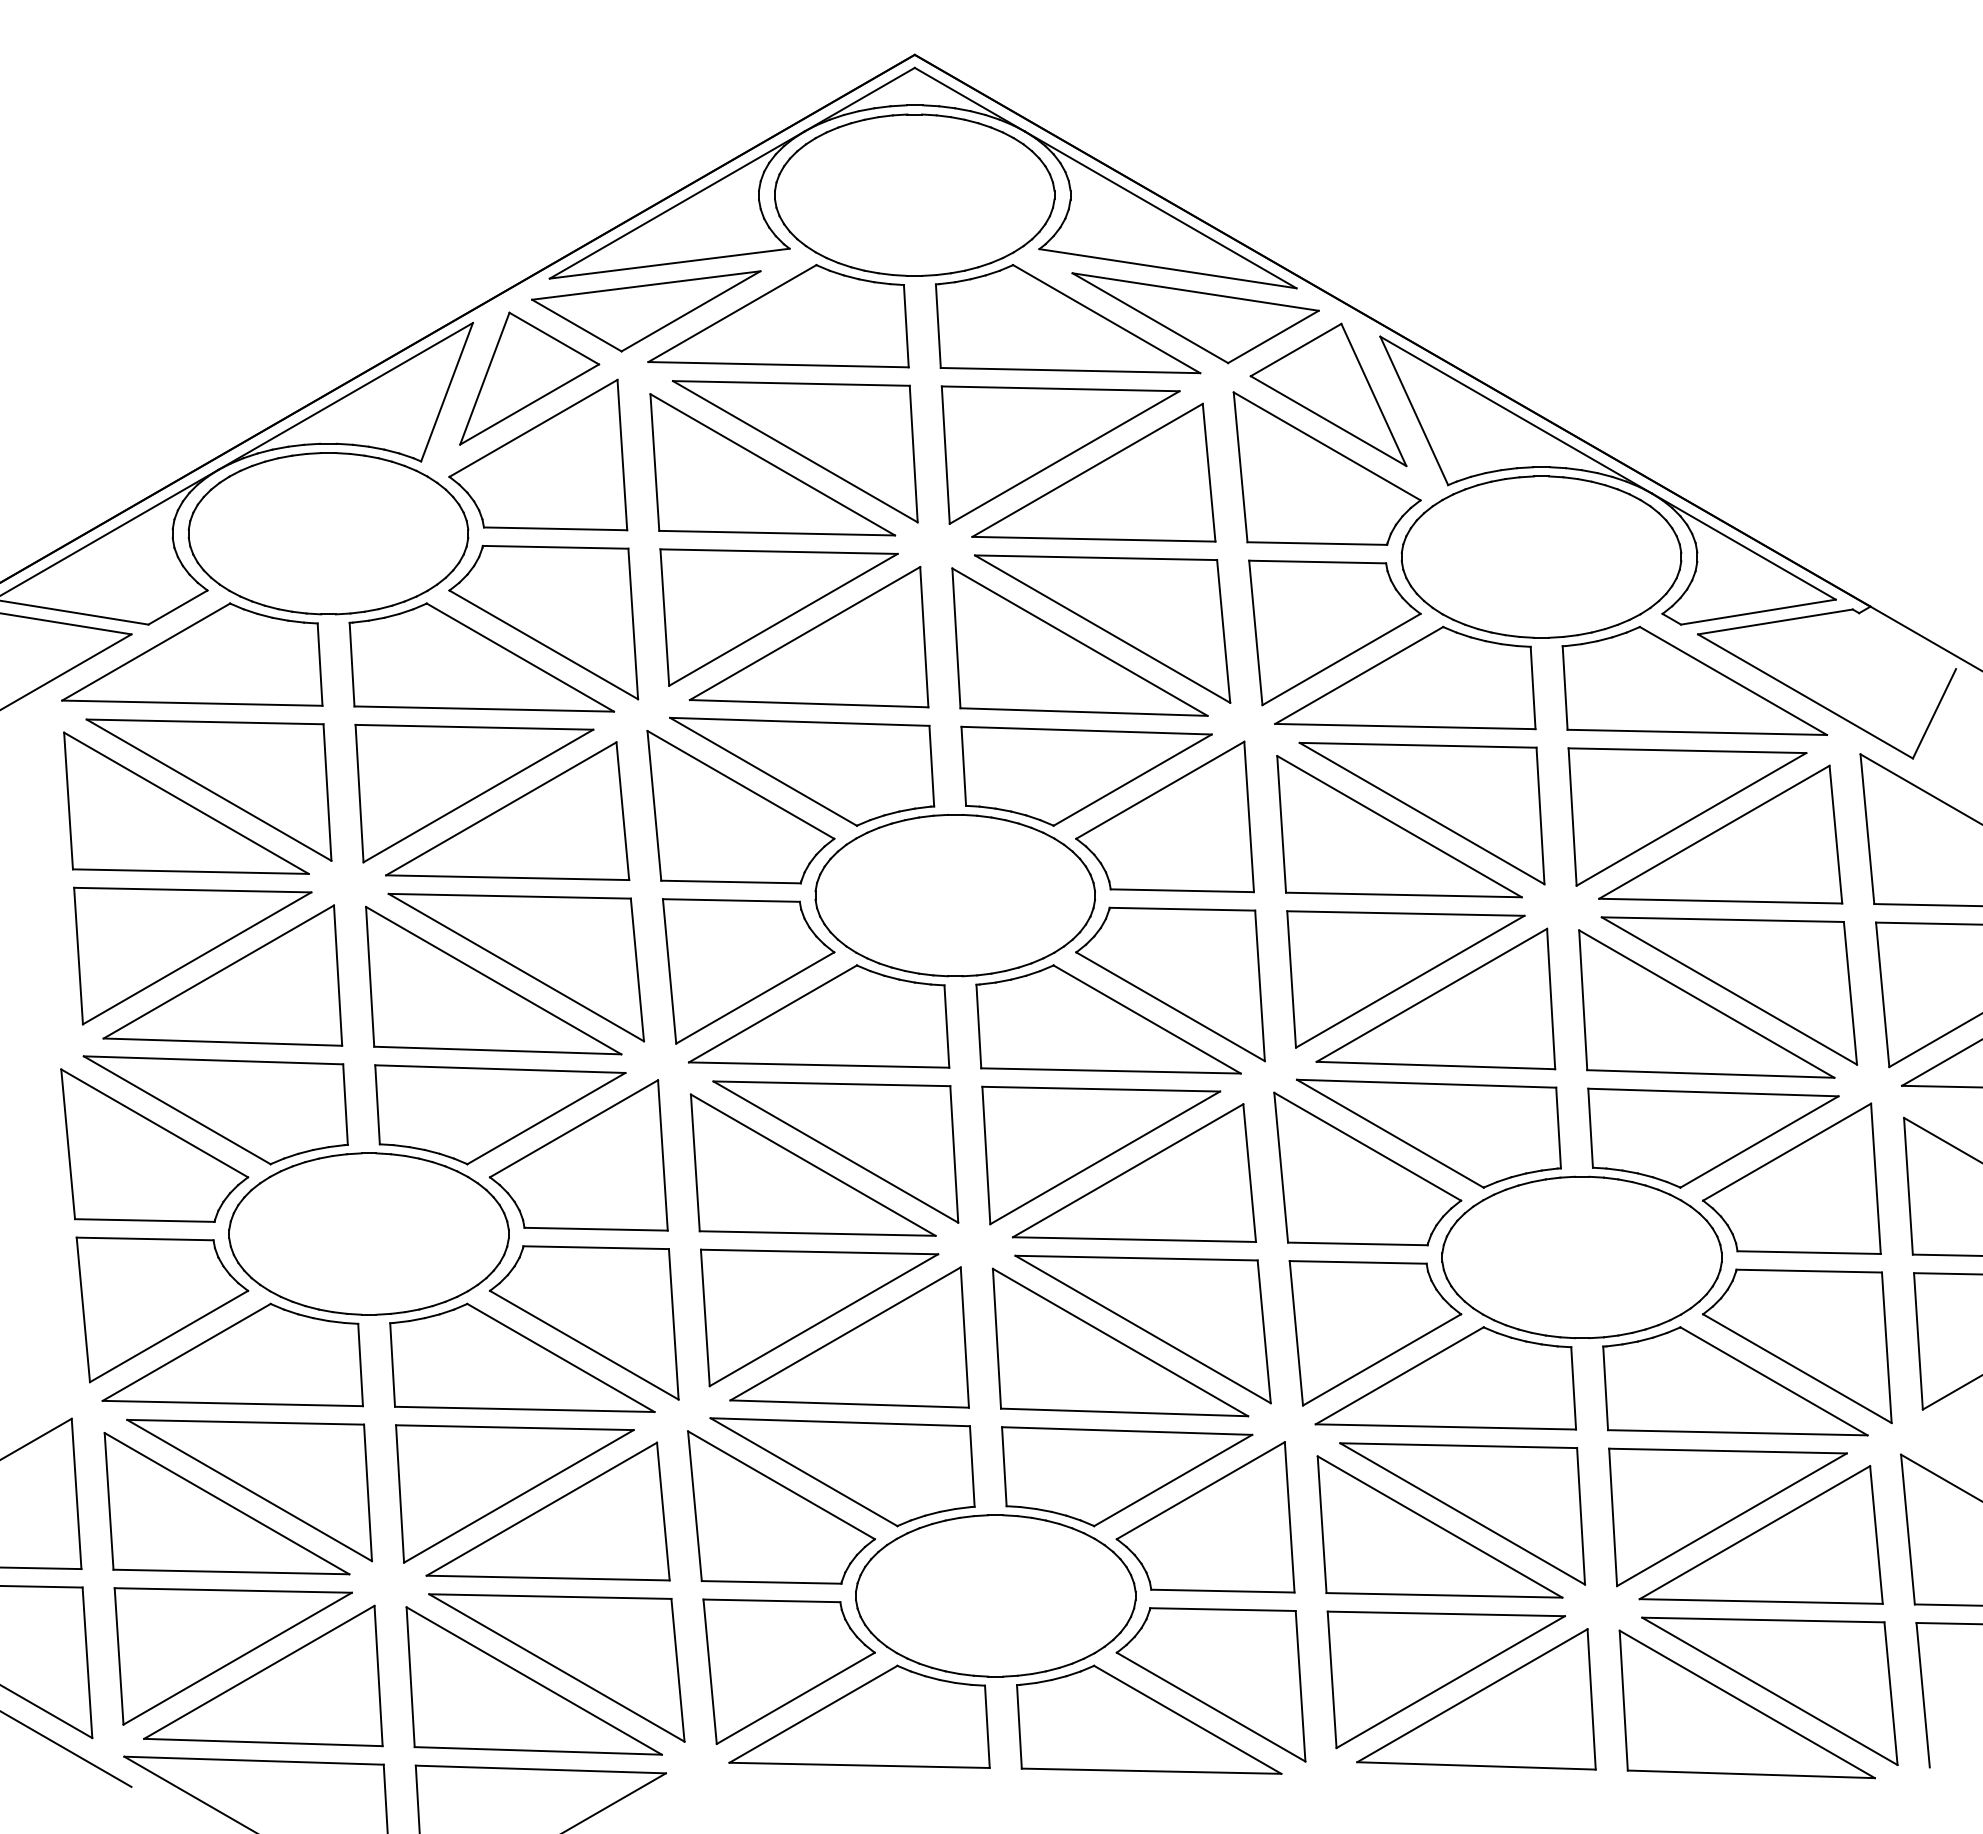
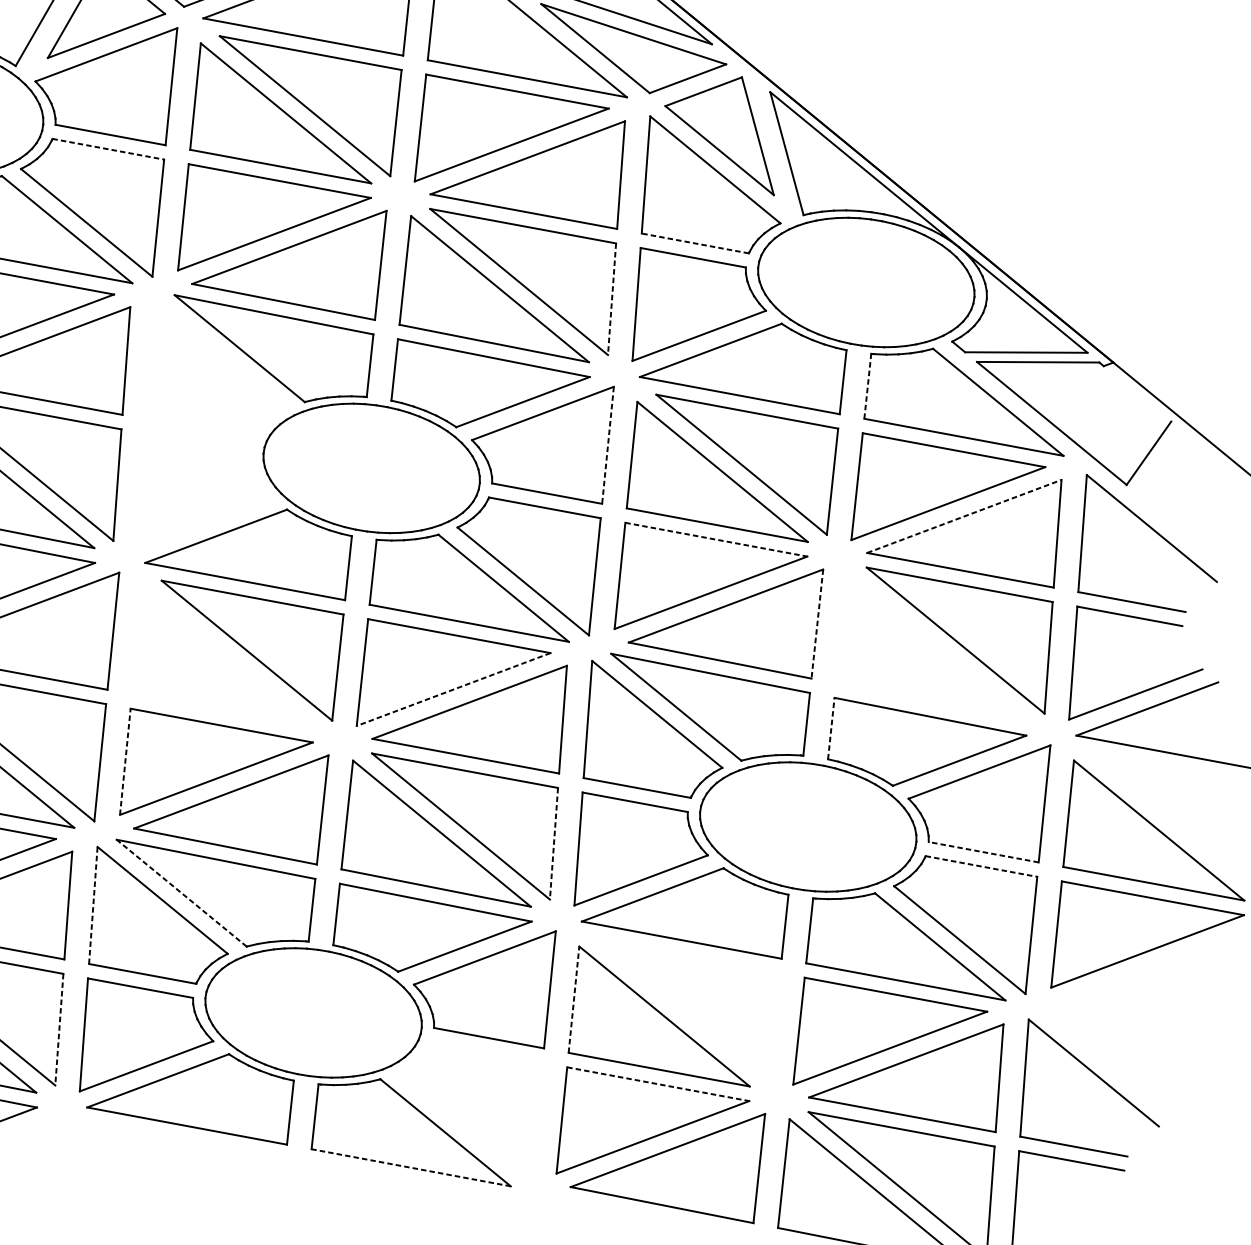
line: (1317, 543) -> (695, 243), solid -> dashed
line: (555, 547) -> (108, 149), solid -> dashed
line: (1223, 631) -> (611, 299), solid -> dashed
line: (1565, 688) -> (868, 386), solid -> dashed
part: (740, 806) -> (217, 372), removed
line: (1249, 817) -> (608, 445), solid -> dashed
line: (1714, 832) -> (964, 516), solid -> dashed
line: (1405, 913) -> (716, 539), solid -> dashed
part: (748, 971) -> (202, 500), removed
line: (1551, 999) -> (817, 624), solid -> dashed
part: (1706, 1003) -> (936, 647), removed
line: (1590, 1128) -> (831, 728), solid -> dashed
line: (1105, 1157) -> (453, 689), solid -> dashed
part: (812, 1164) -> (227, 657), removed
line: (1809, 1252) -> (984, 852), solid -> dashed
line: (1809, 1271) -> (981, 866), solid -> dashed
line: (705, 1317) -> (125, 761), solid -> dashed
line: (1264, 1331) -> (554, 843), solid -> dashed
line: (804, 1472) -> (182, 893), solid -> dashed
line: (694, 1505) -> (93, 904), solid -> dashed
part: (1462, 1513) -> (683, 1008), removed
line: (1322, 1524) -> (574, 999), solid -> dashed
line: (1446, 1613) -> (658, 1083), solid -> dashed
line: (677, 1670) -> (58, 1029), solid -> dashed
part: (1210, 1684) -> (467, 1108), removed
line: (1151, 1771) -> (411, 1167), solid -> dashed

